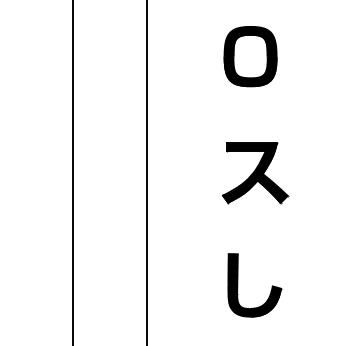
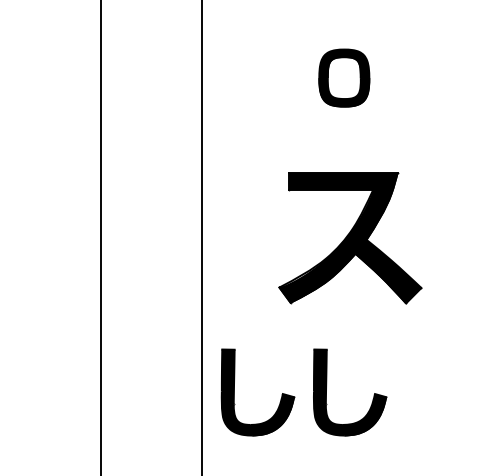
part: (250, 56) -> (344, 77), size x0.7
part: (255, 173) -> (351, 238), size x1.6
part: (171, 285) -> (235, 392), added

